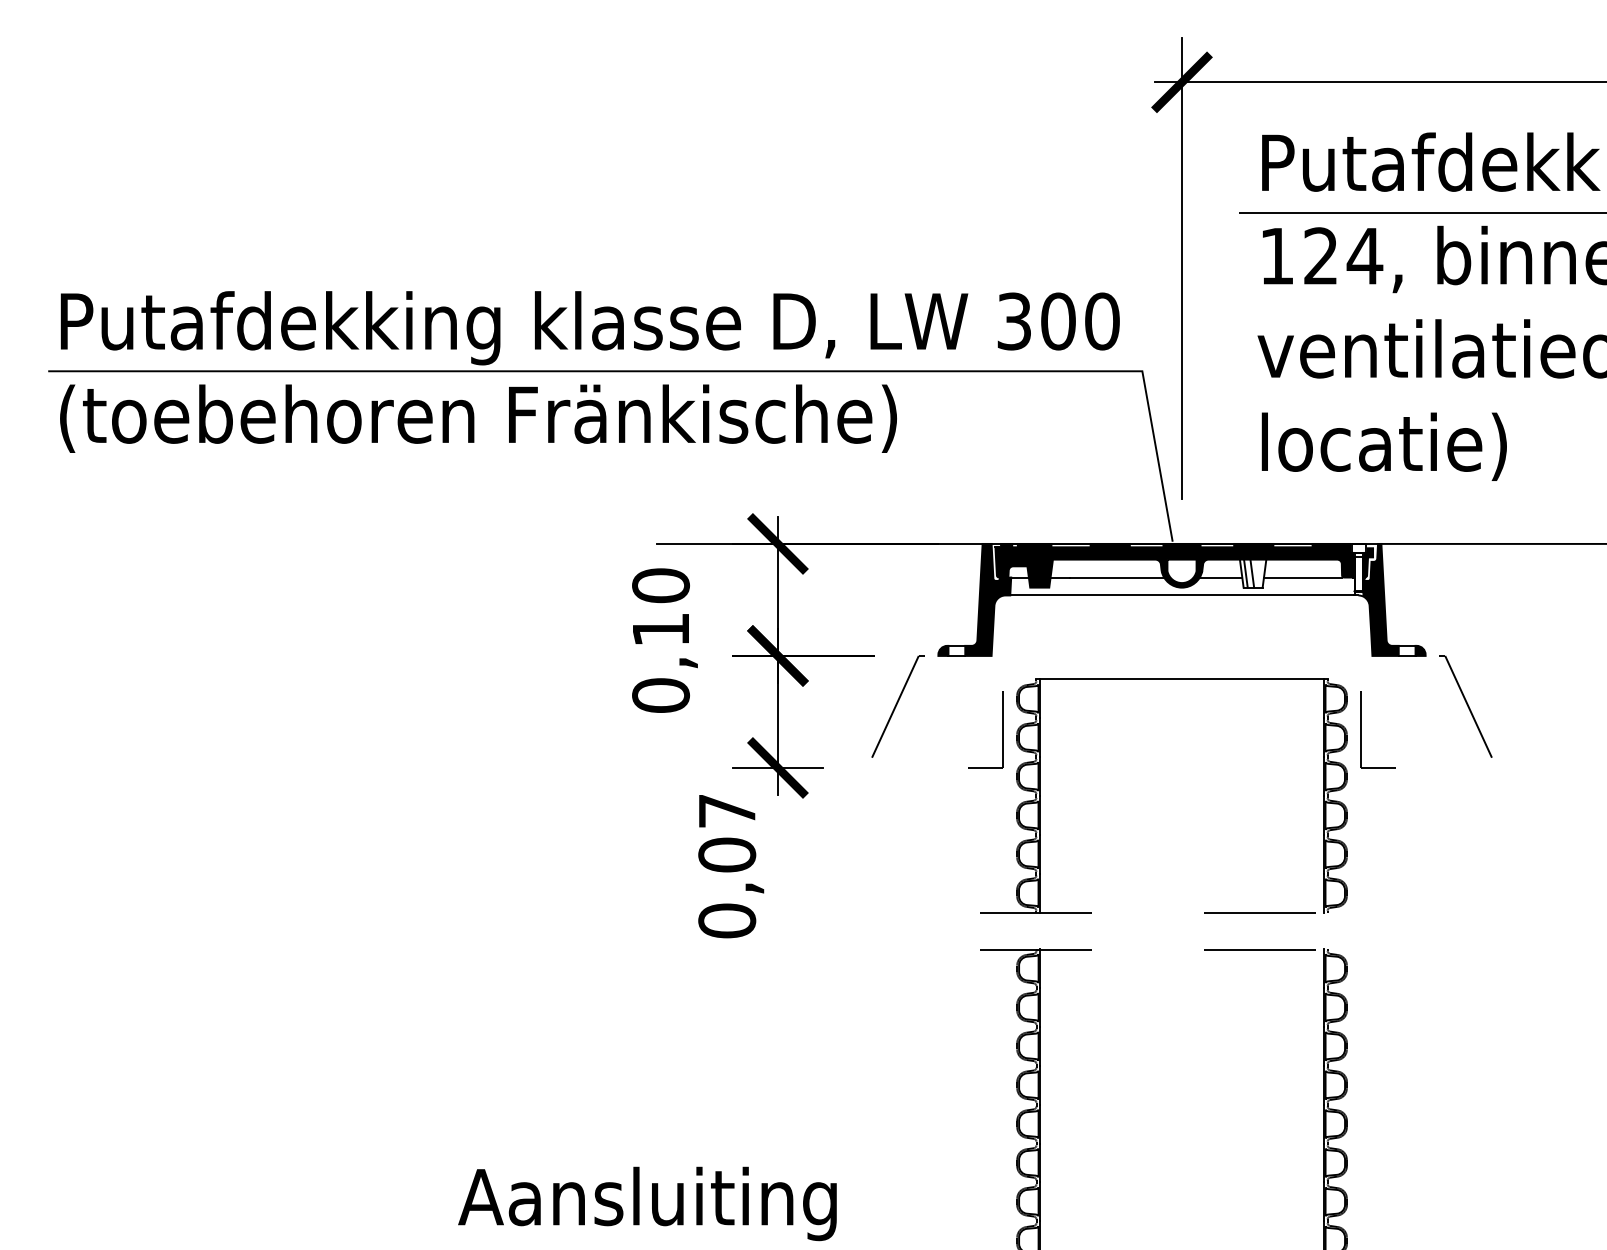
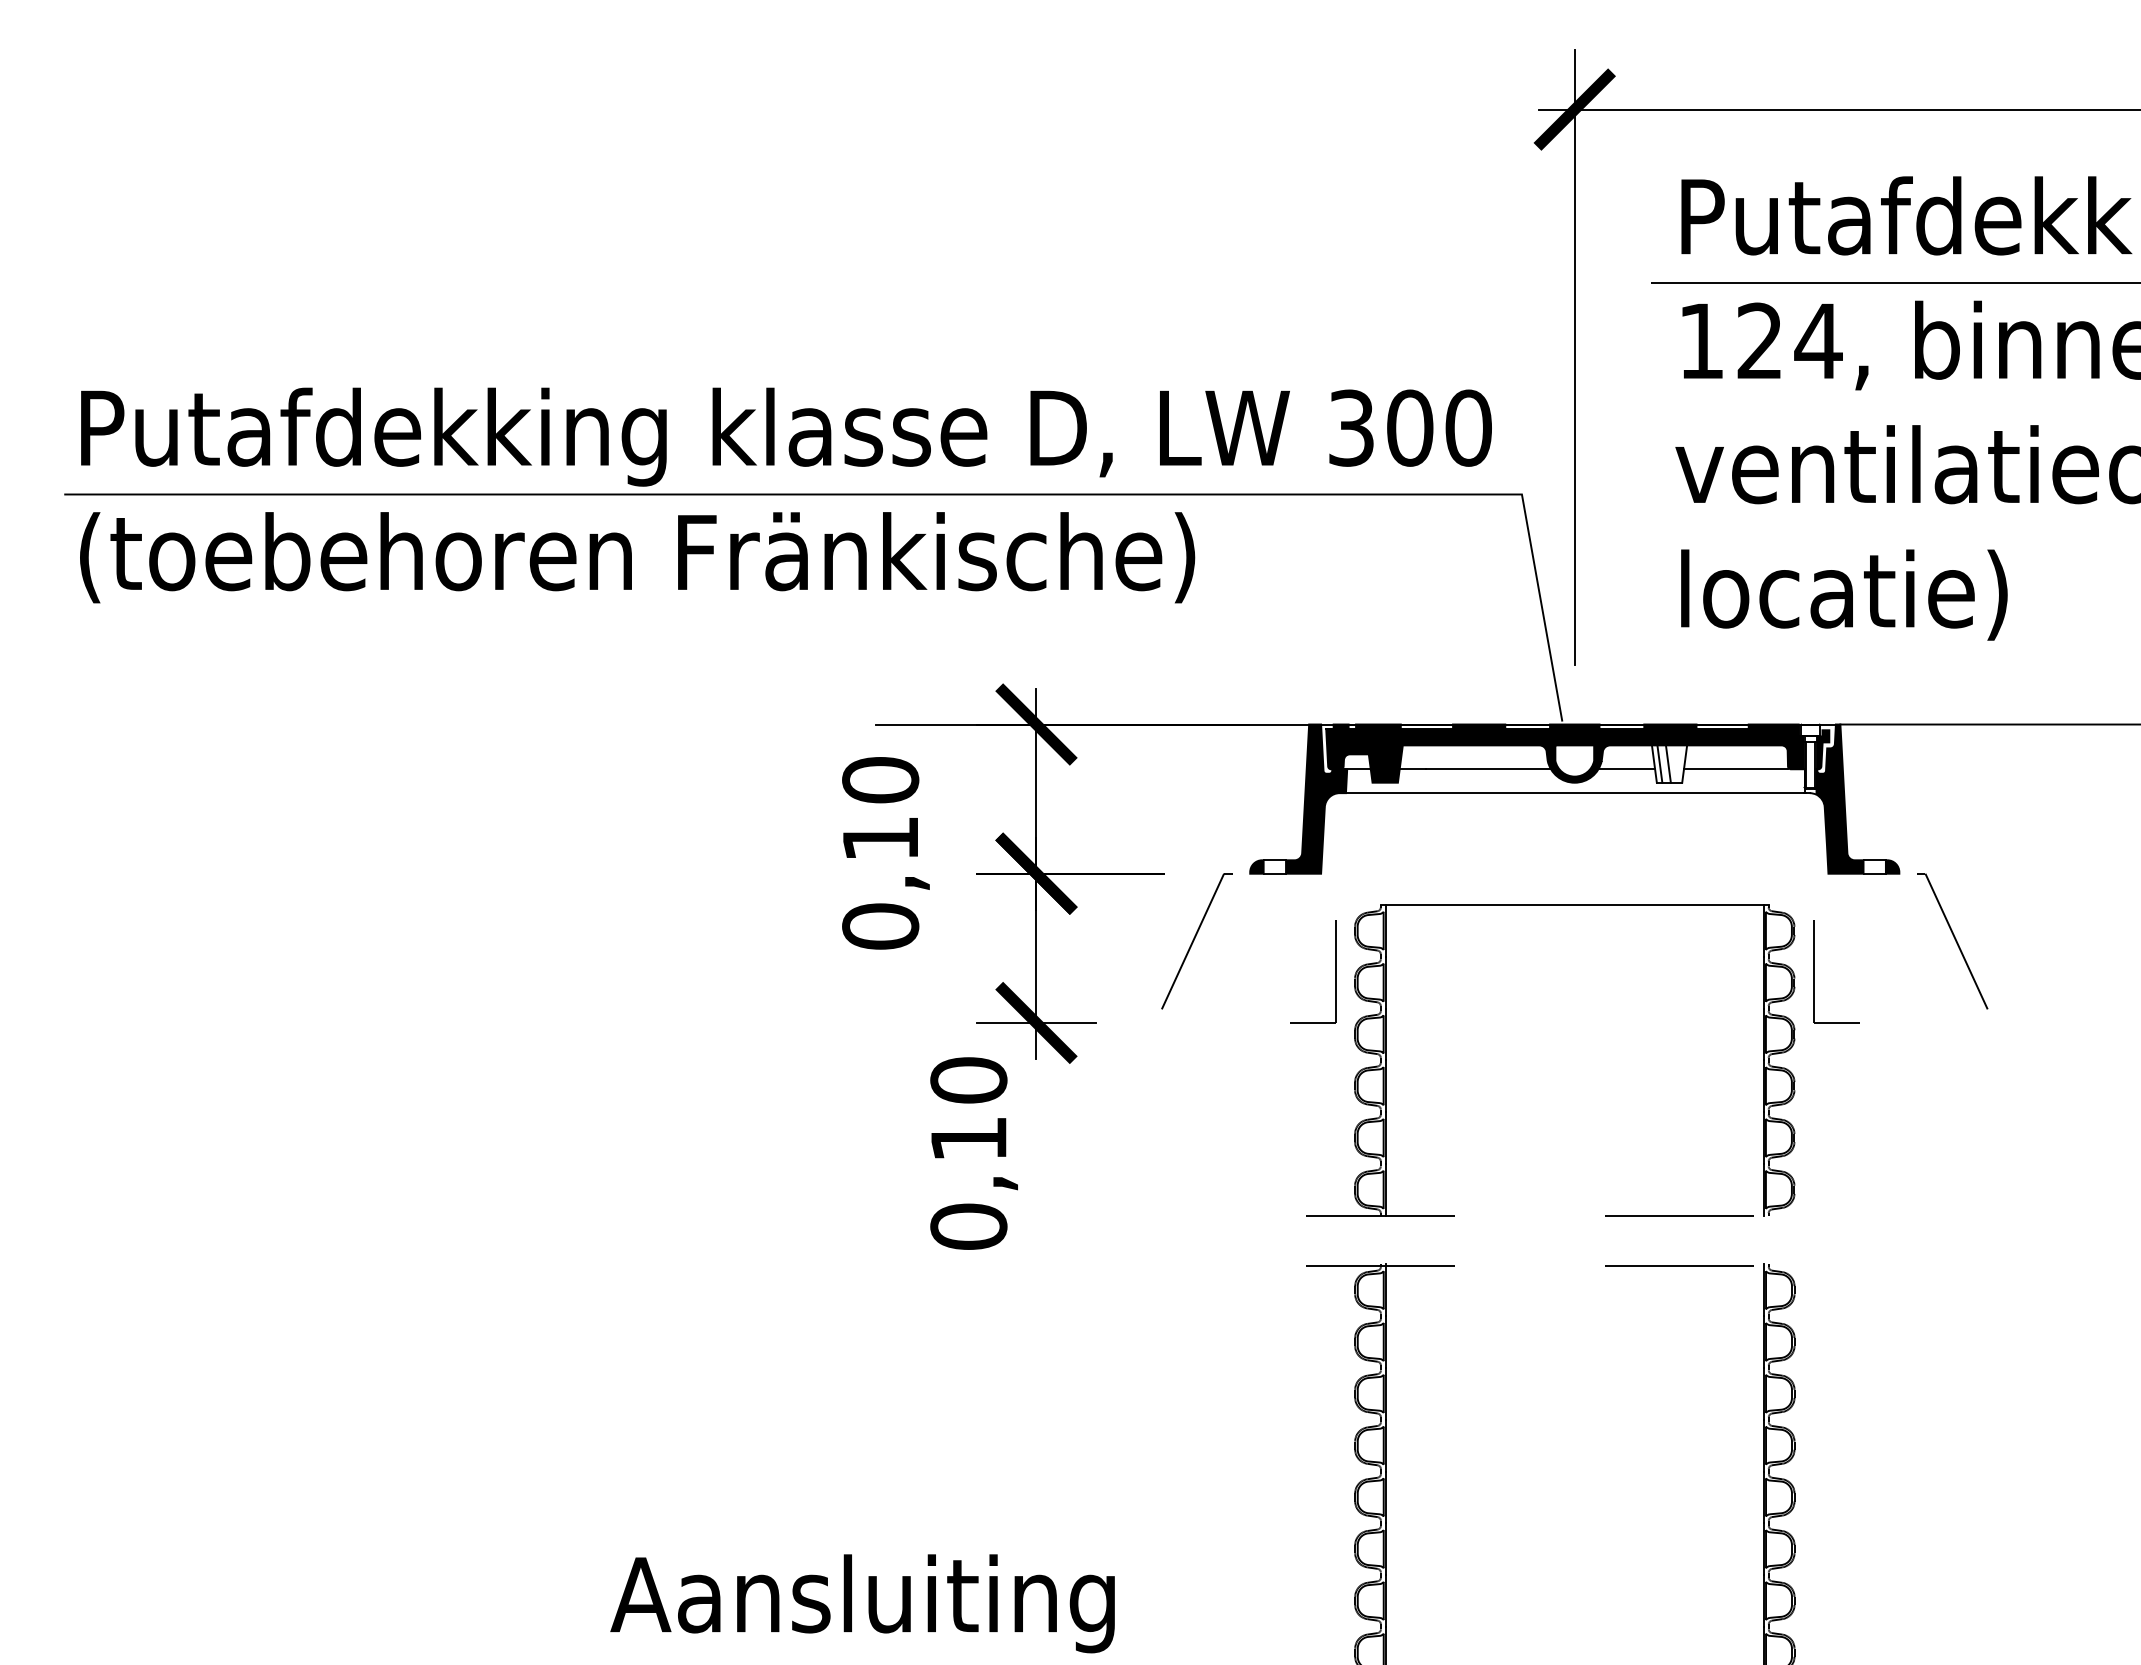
text: (726, 832) -> (968, 1109), 0,07 -> 0,10

